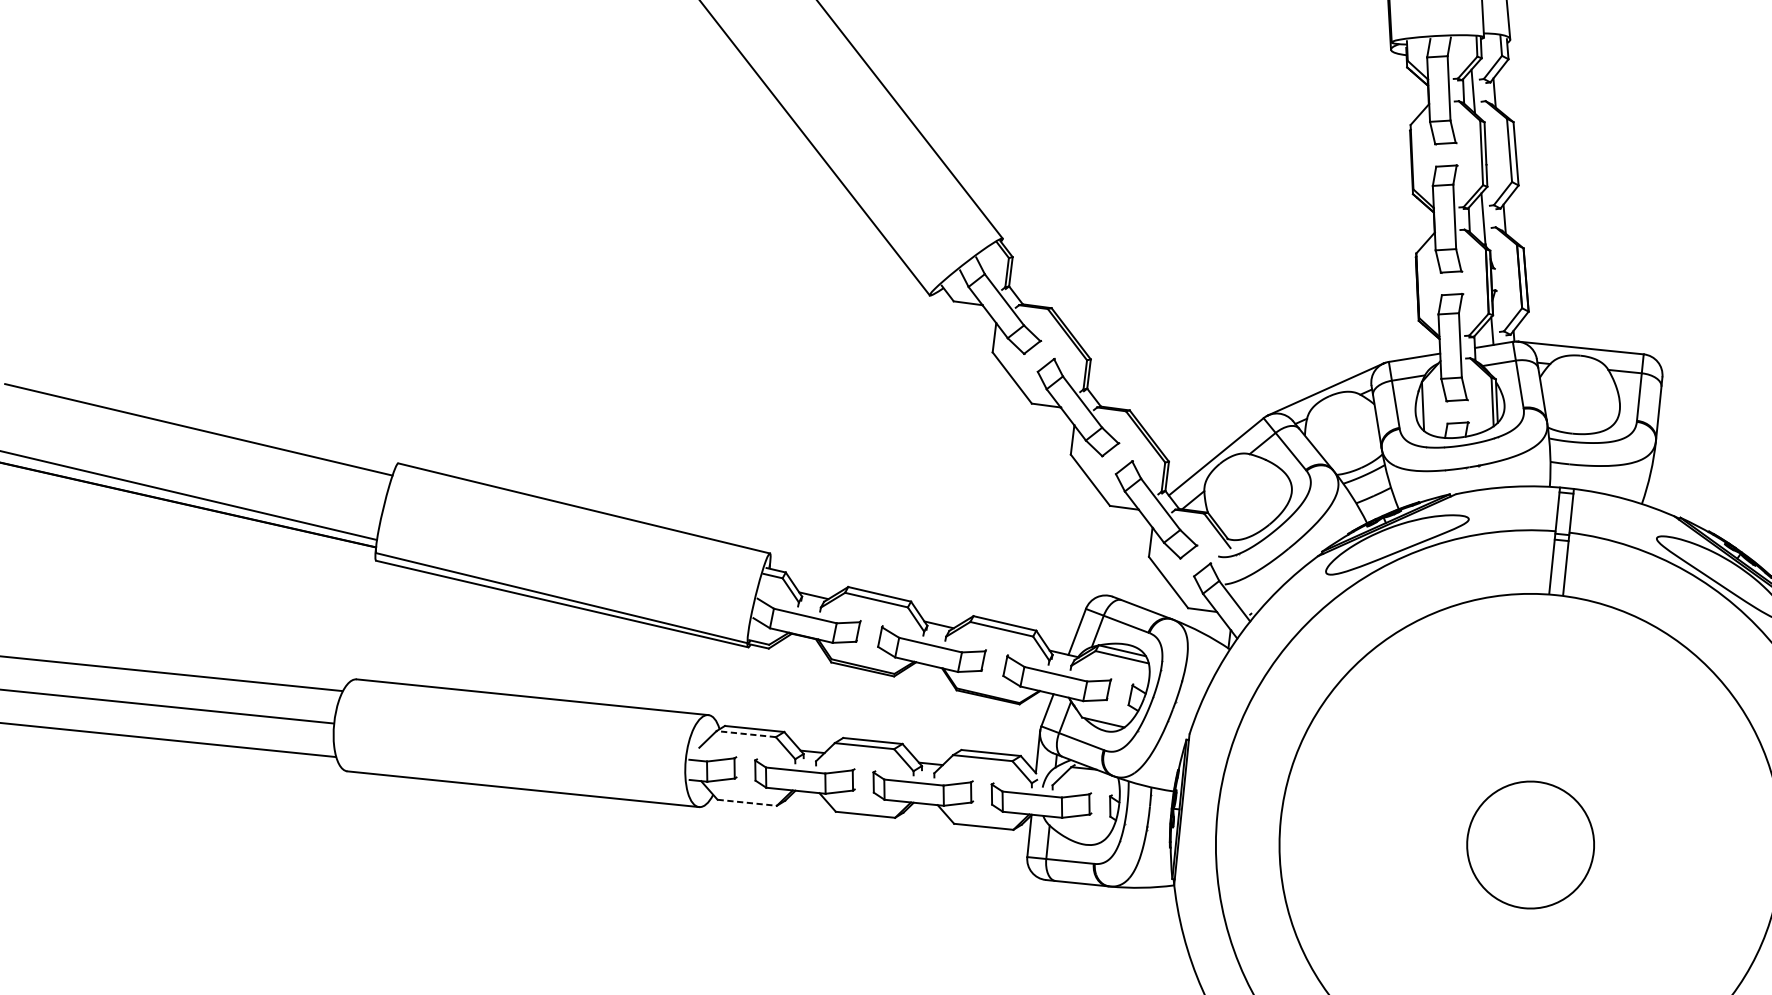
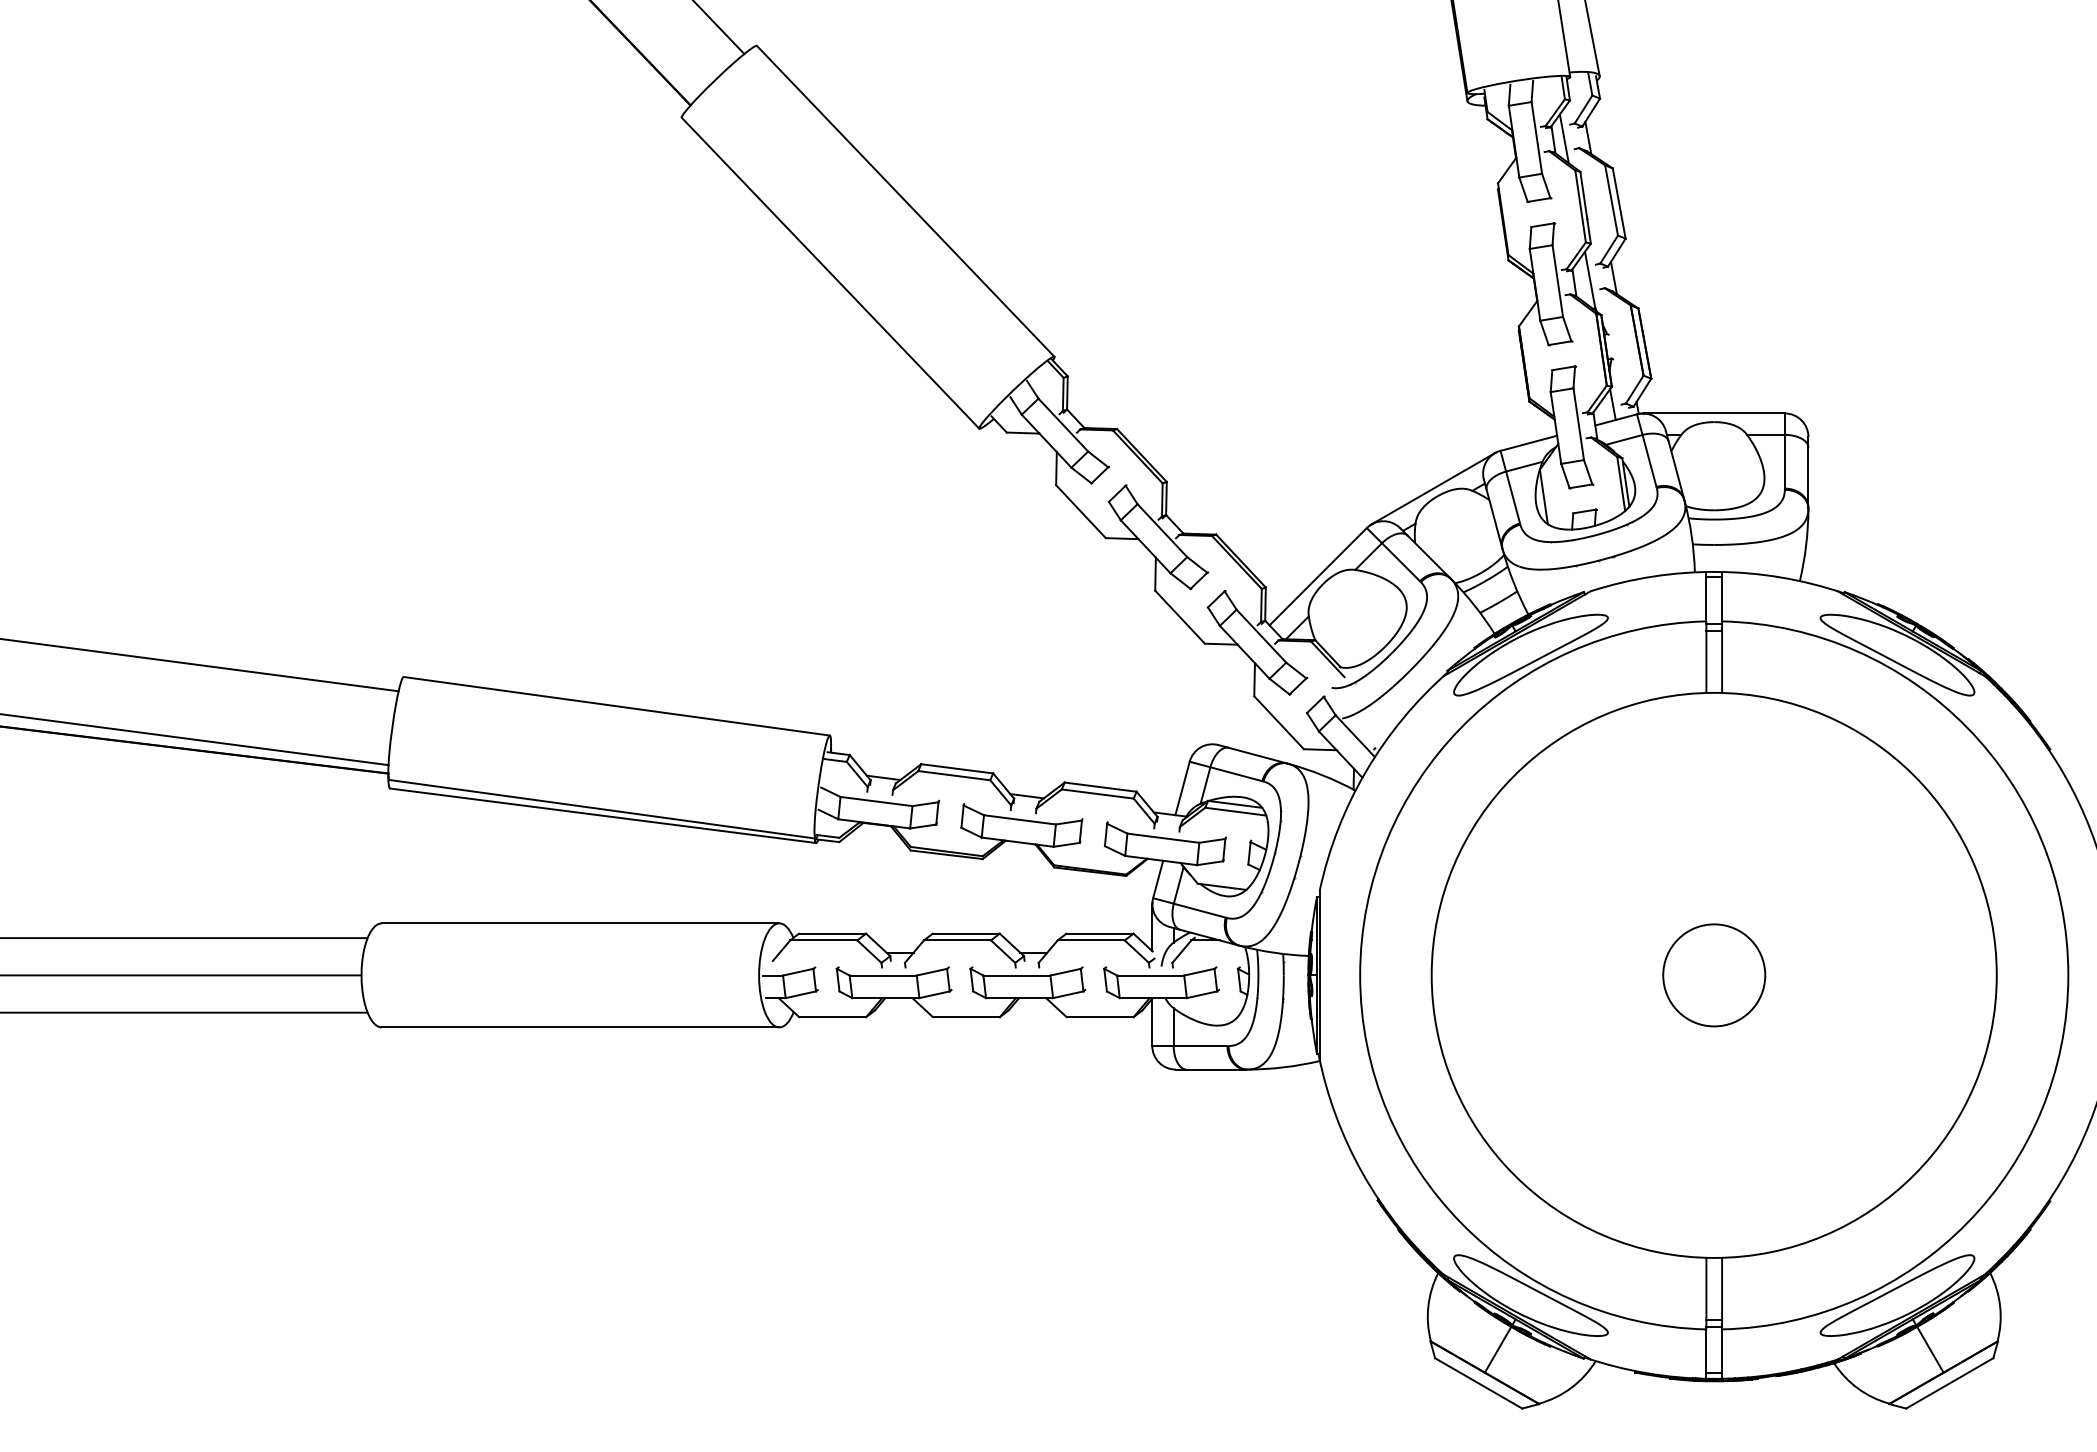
line: (745, 734) -> (823, 940), dashed -> solid
line: (747, 803) -> (832, 1017), dashed -> solid
circle: (1530, 845) -> (1714, 975), size x0.71

